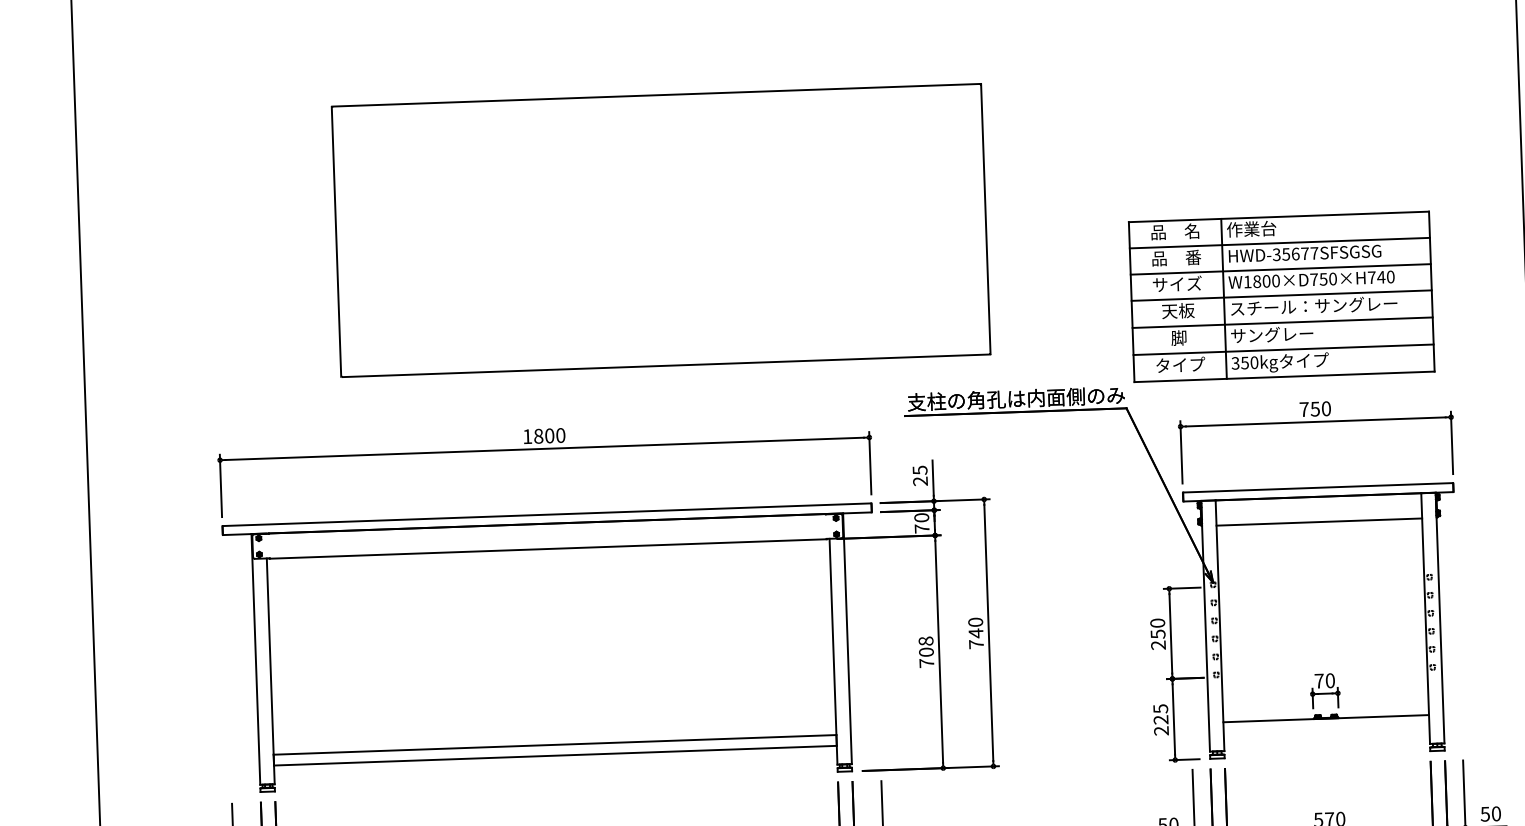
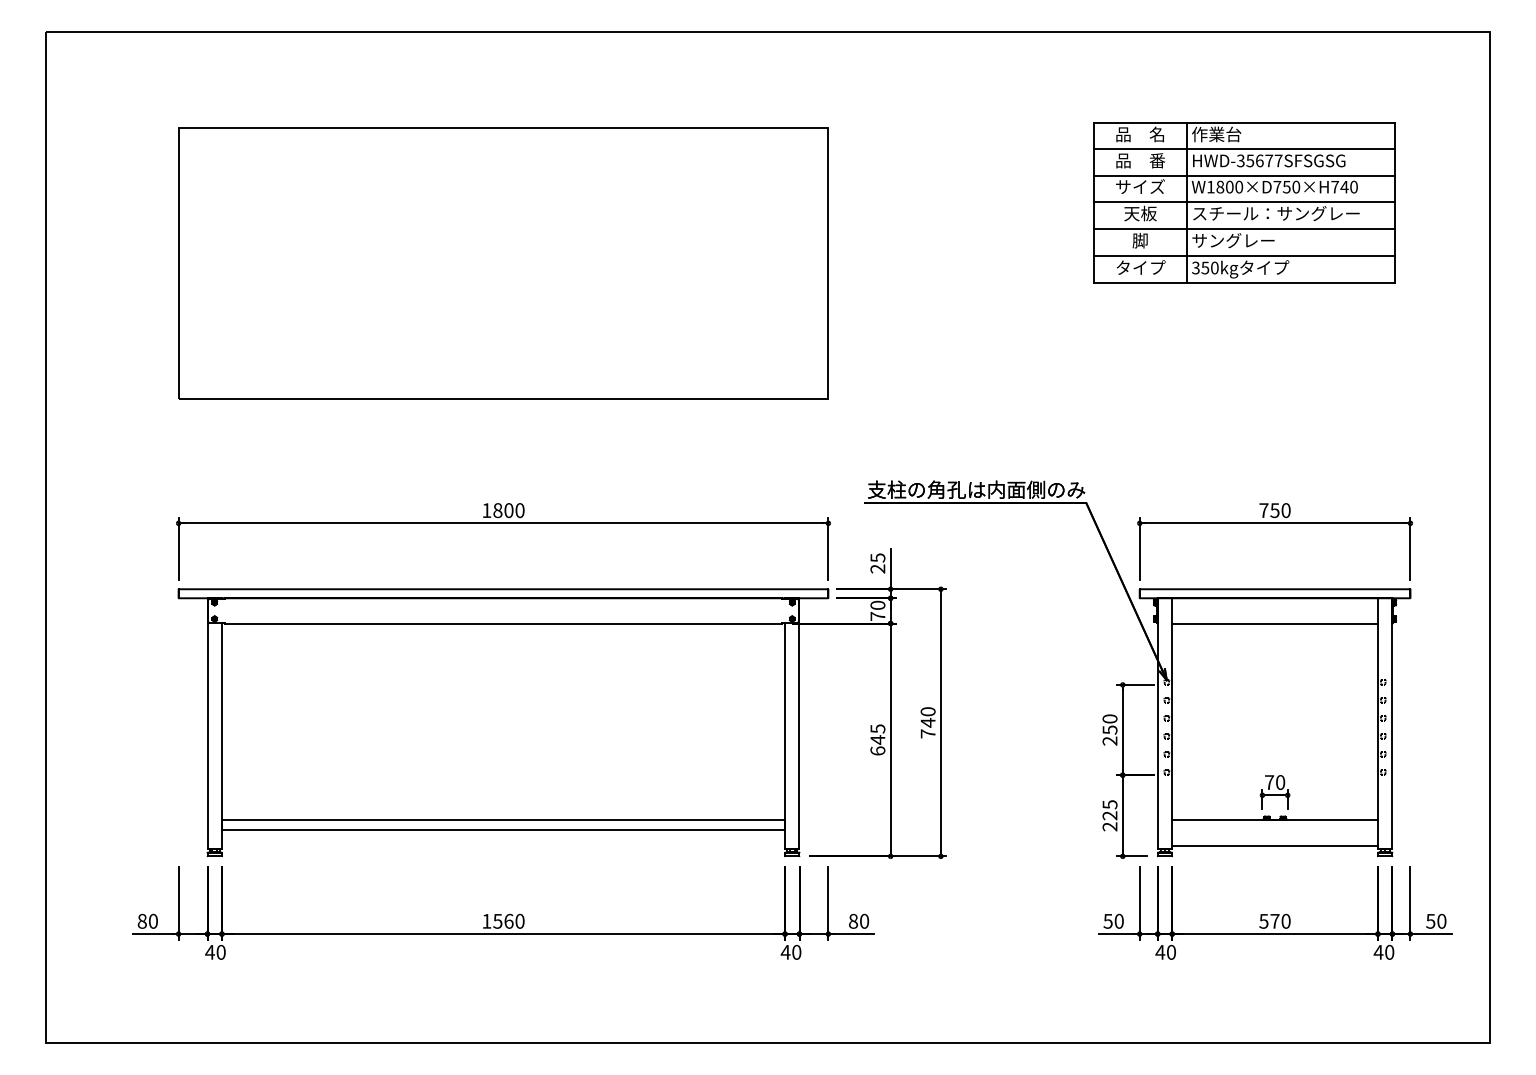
part: (661, 230) -> (503, 263), moved
part: (1281, 296) -> (1244, 202), moved
text: (926, 651) -> (877, 739), 708 -> 645
line: (1326, 743) -> (1274, 845), added

